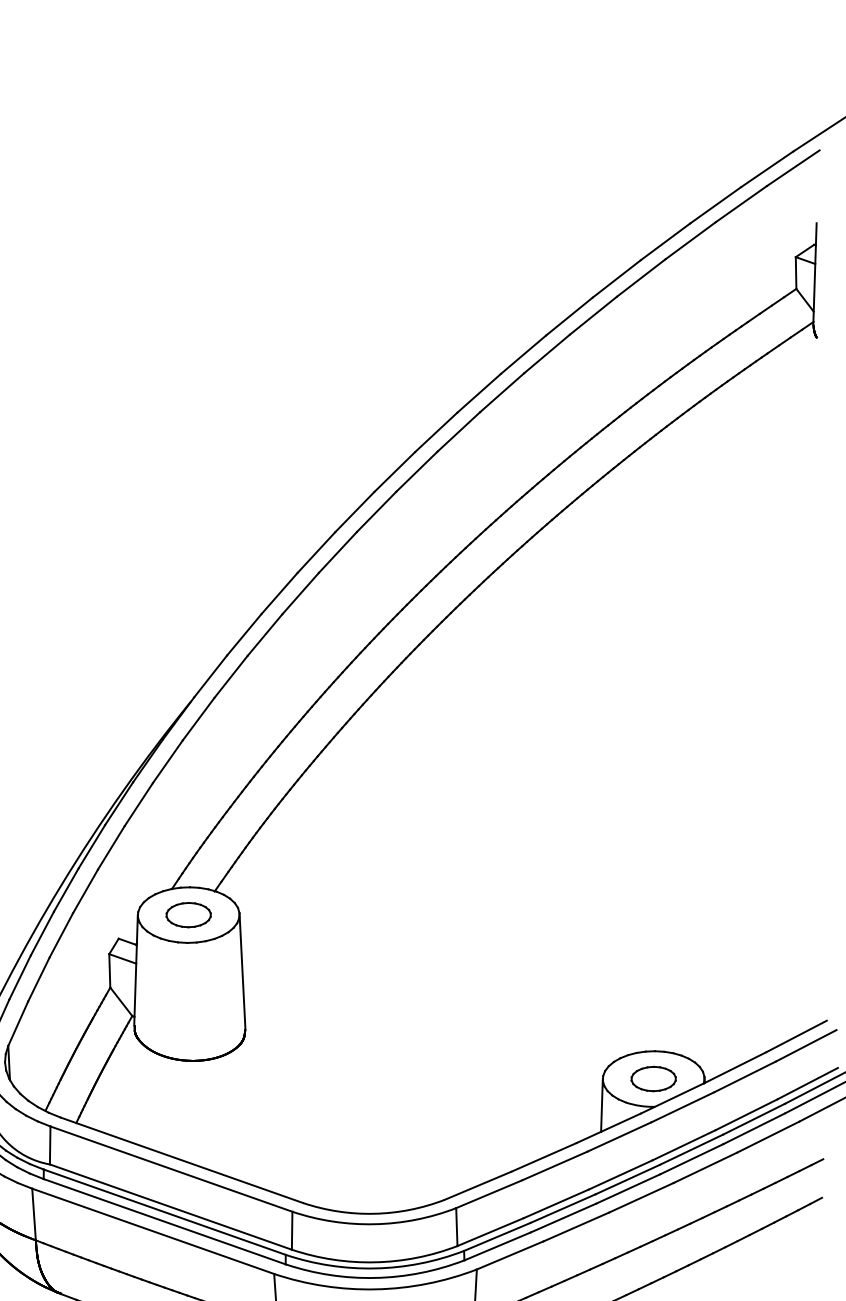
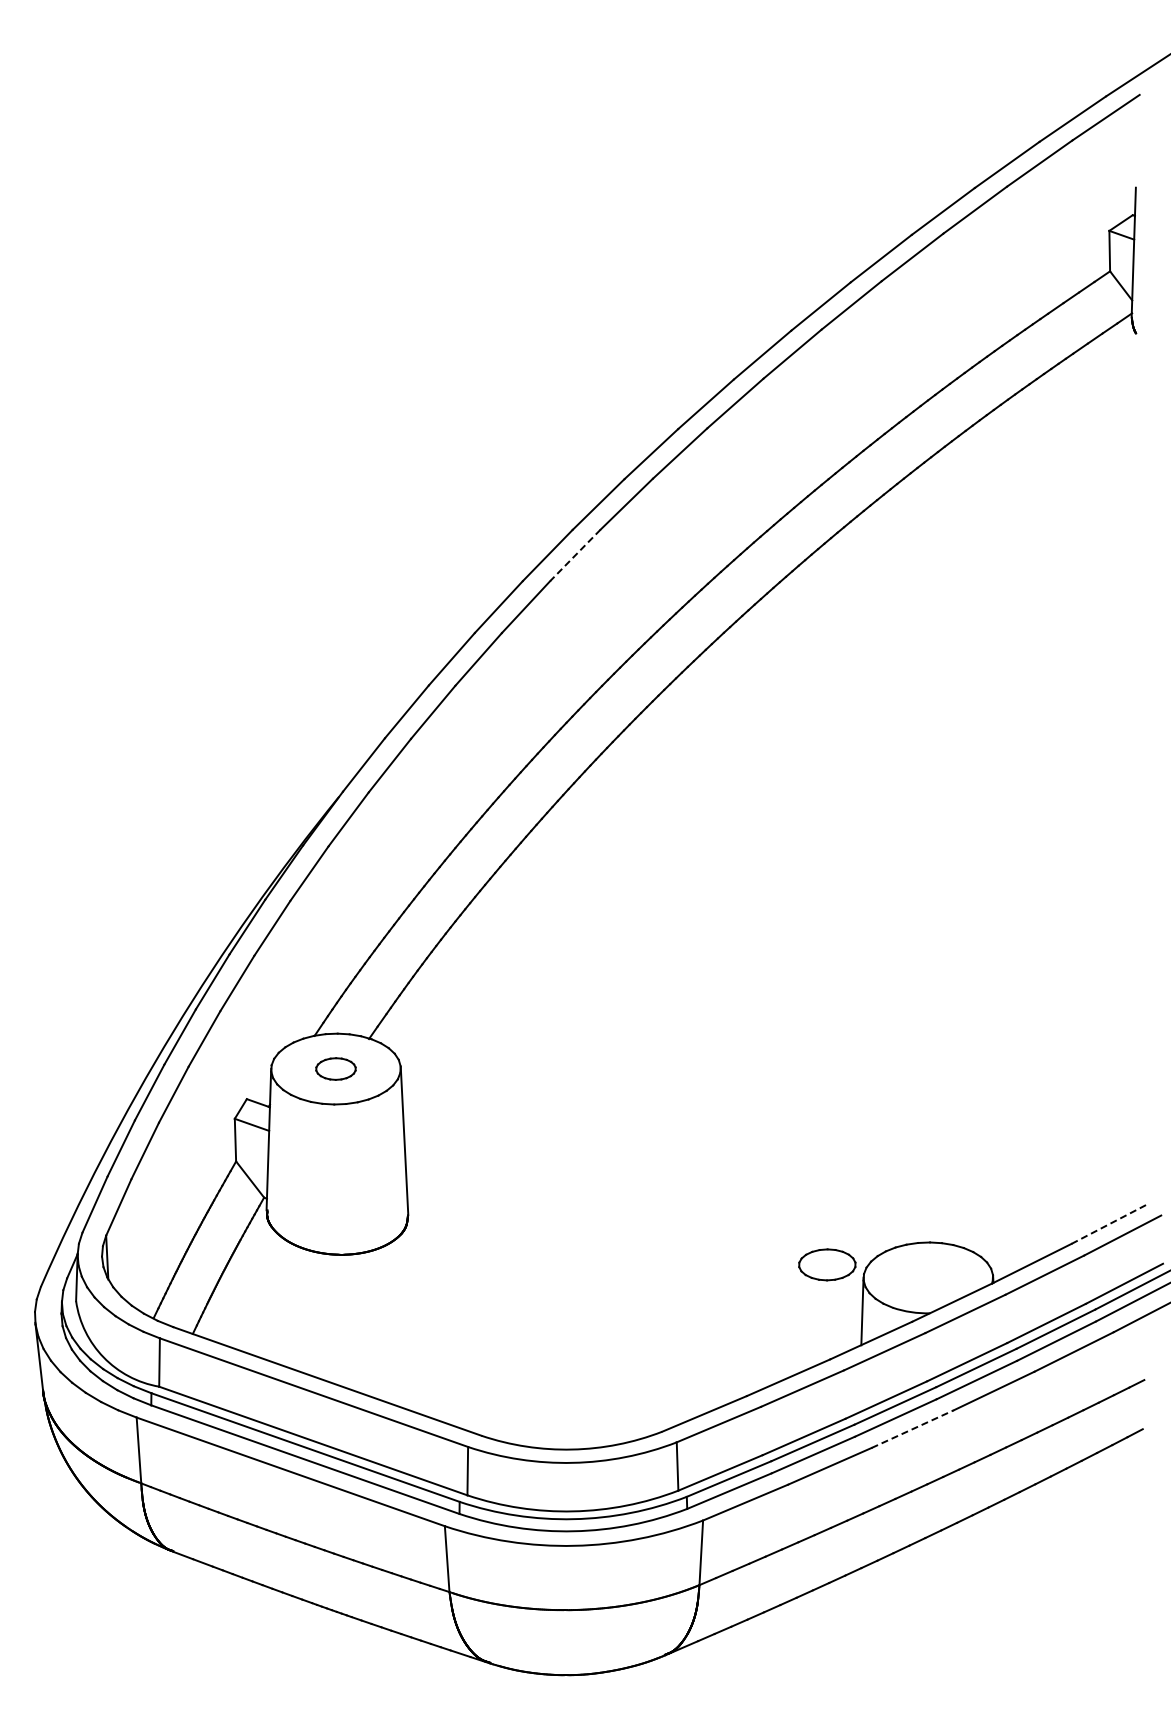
line: (376, 511) -> (575, 555), solid -> dashed
part: (188, 914) -> (335, 1068), size x0.7
line: (796, 1036) -> (1110, 1223), solid -> dashed
part: (653, 1078) -> (827, 1264), moved
line: (642, 1197) -> (913, 1428), solid -> dashed

